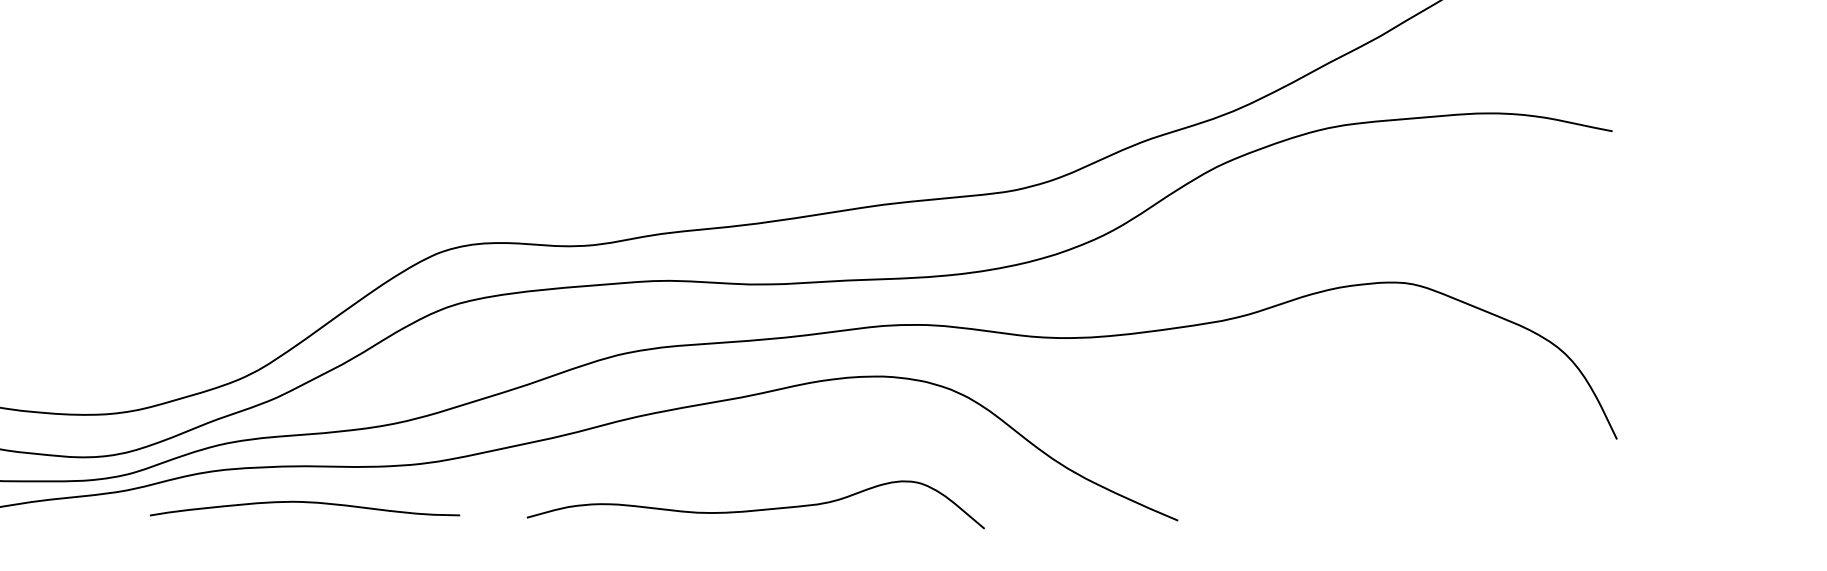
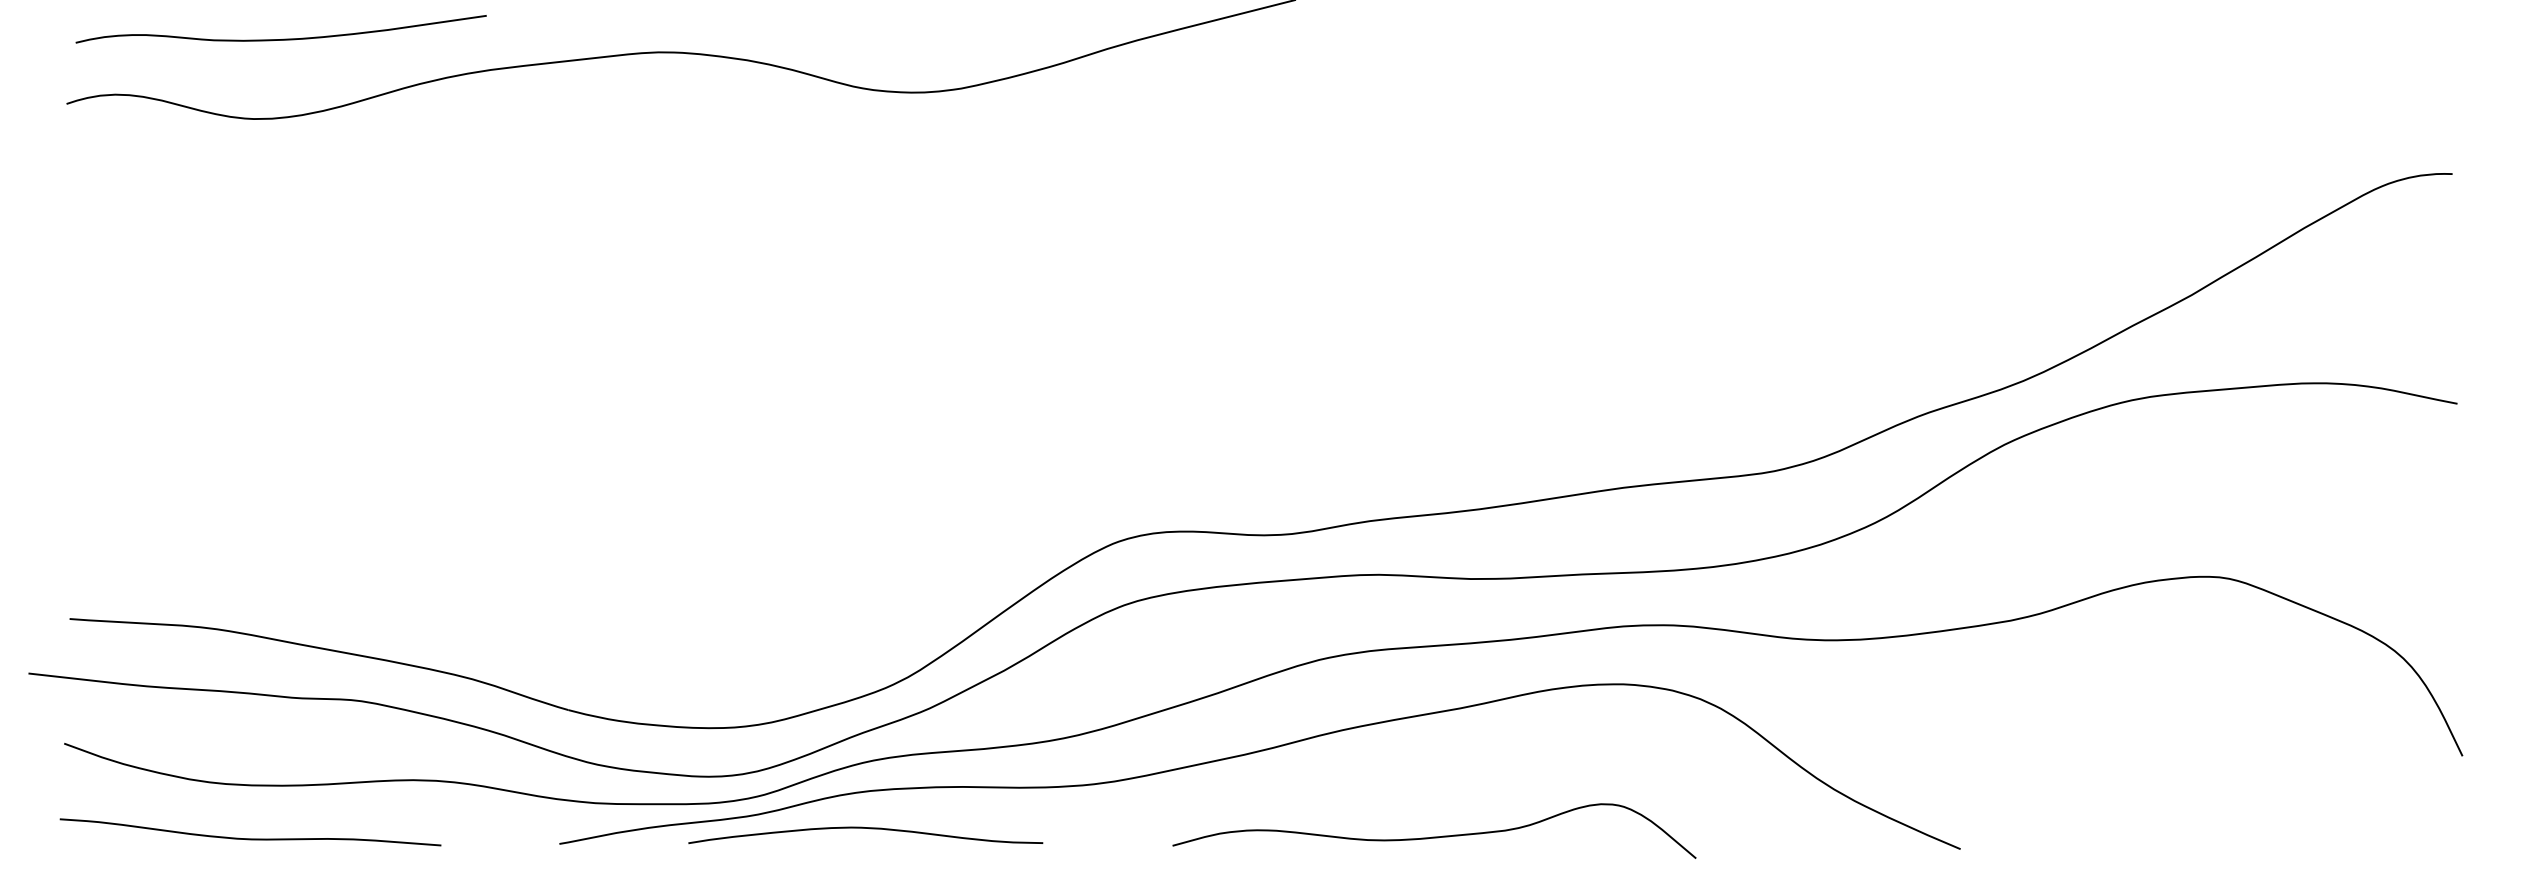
curve: (304, 502) -> (865, 828), moved
curve: (755, 509) -> (1434, 836), moved

